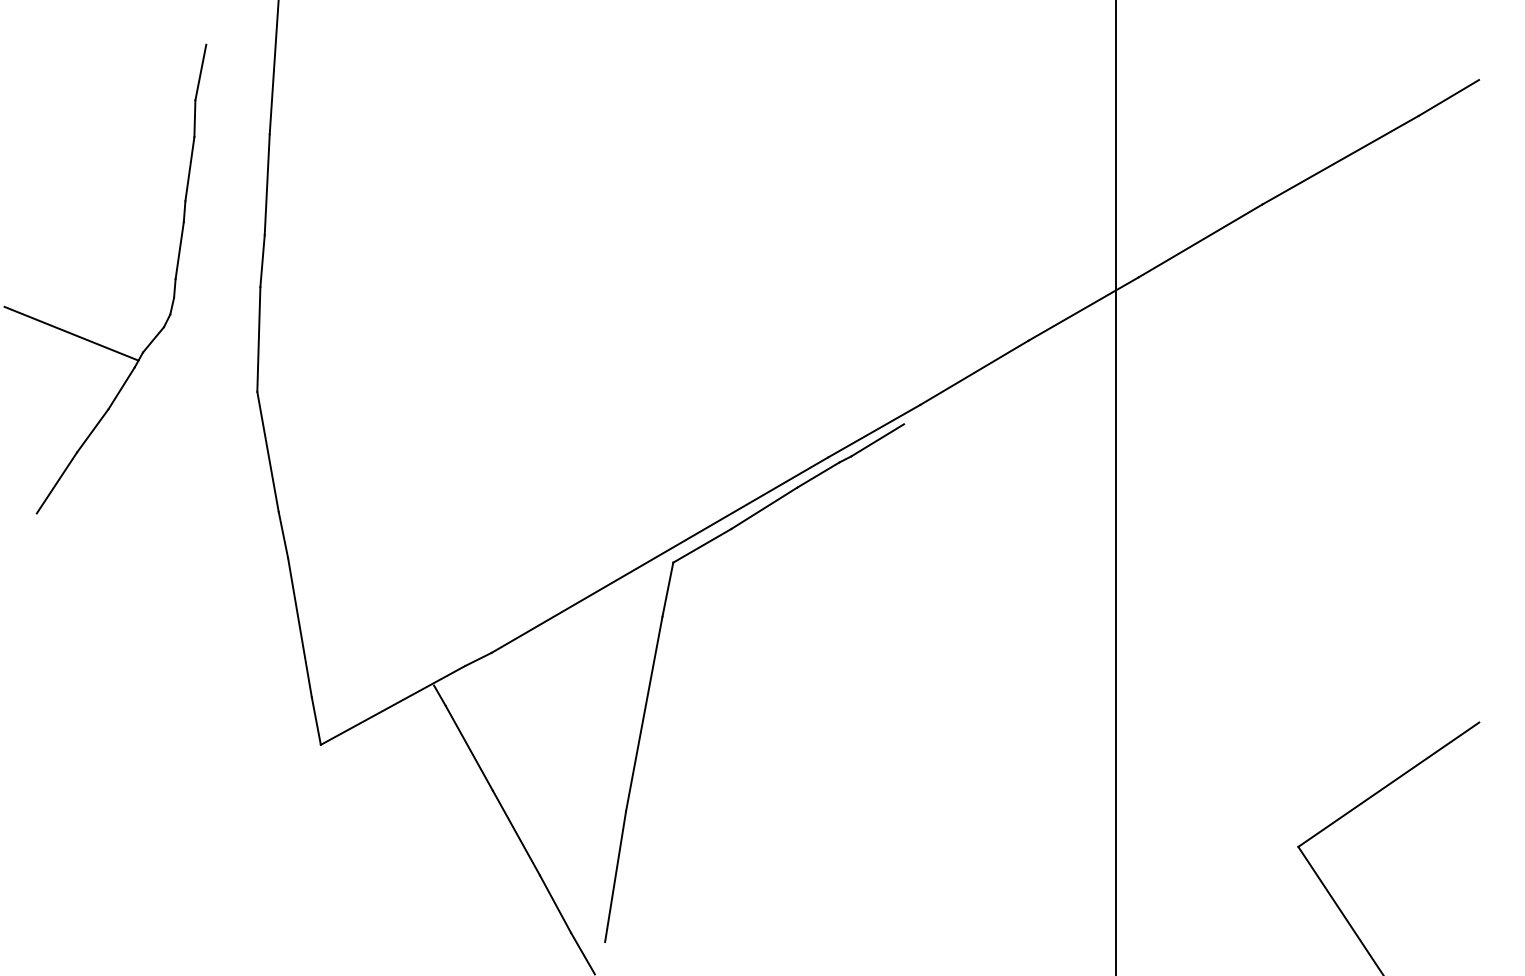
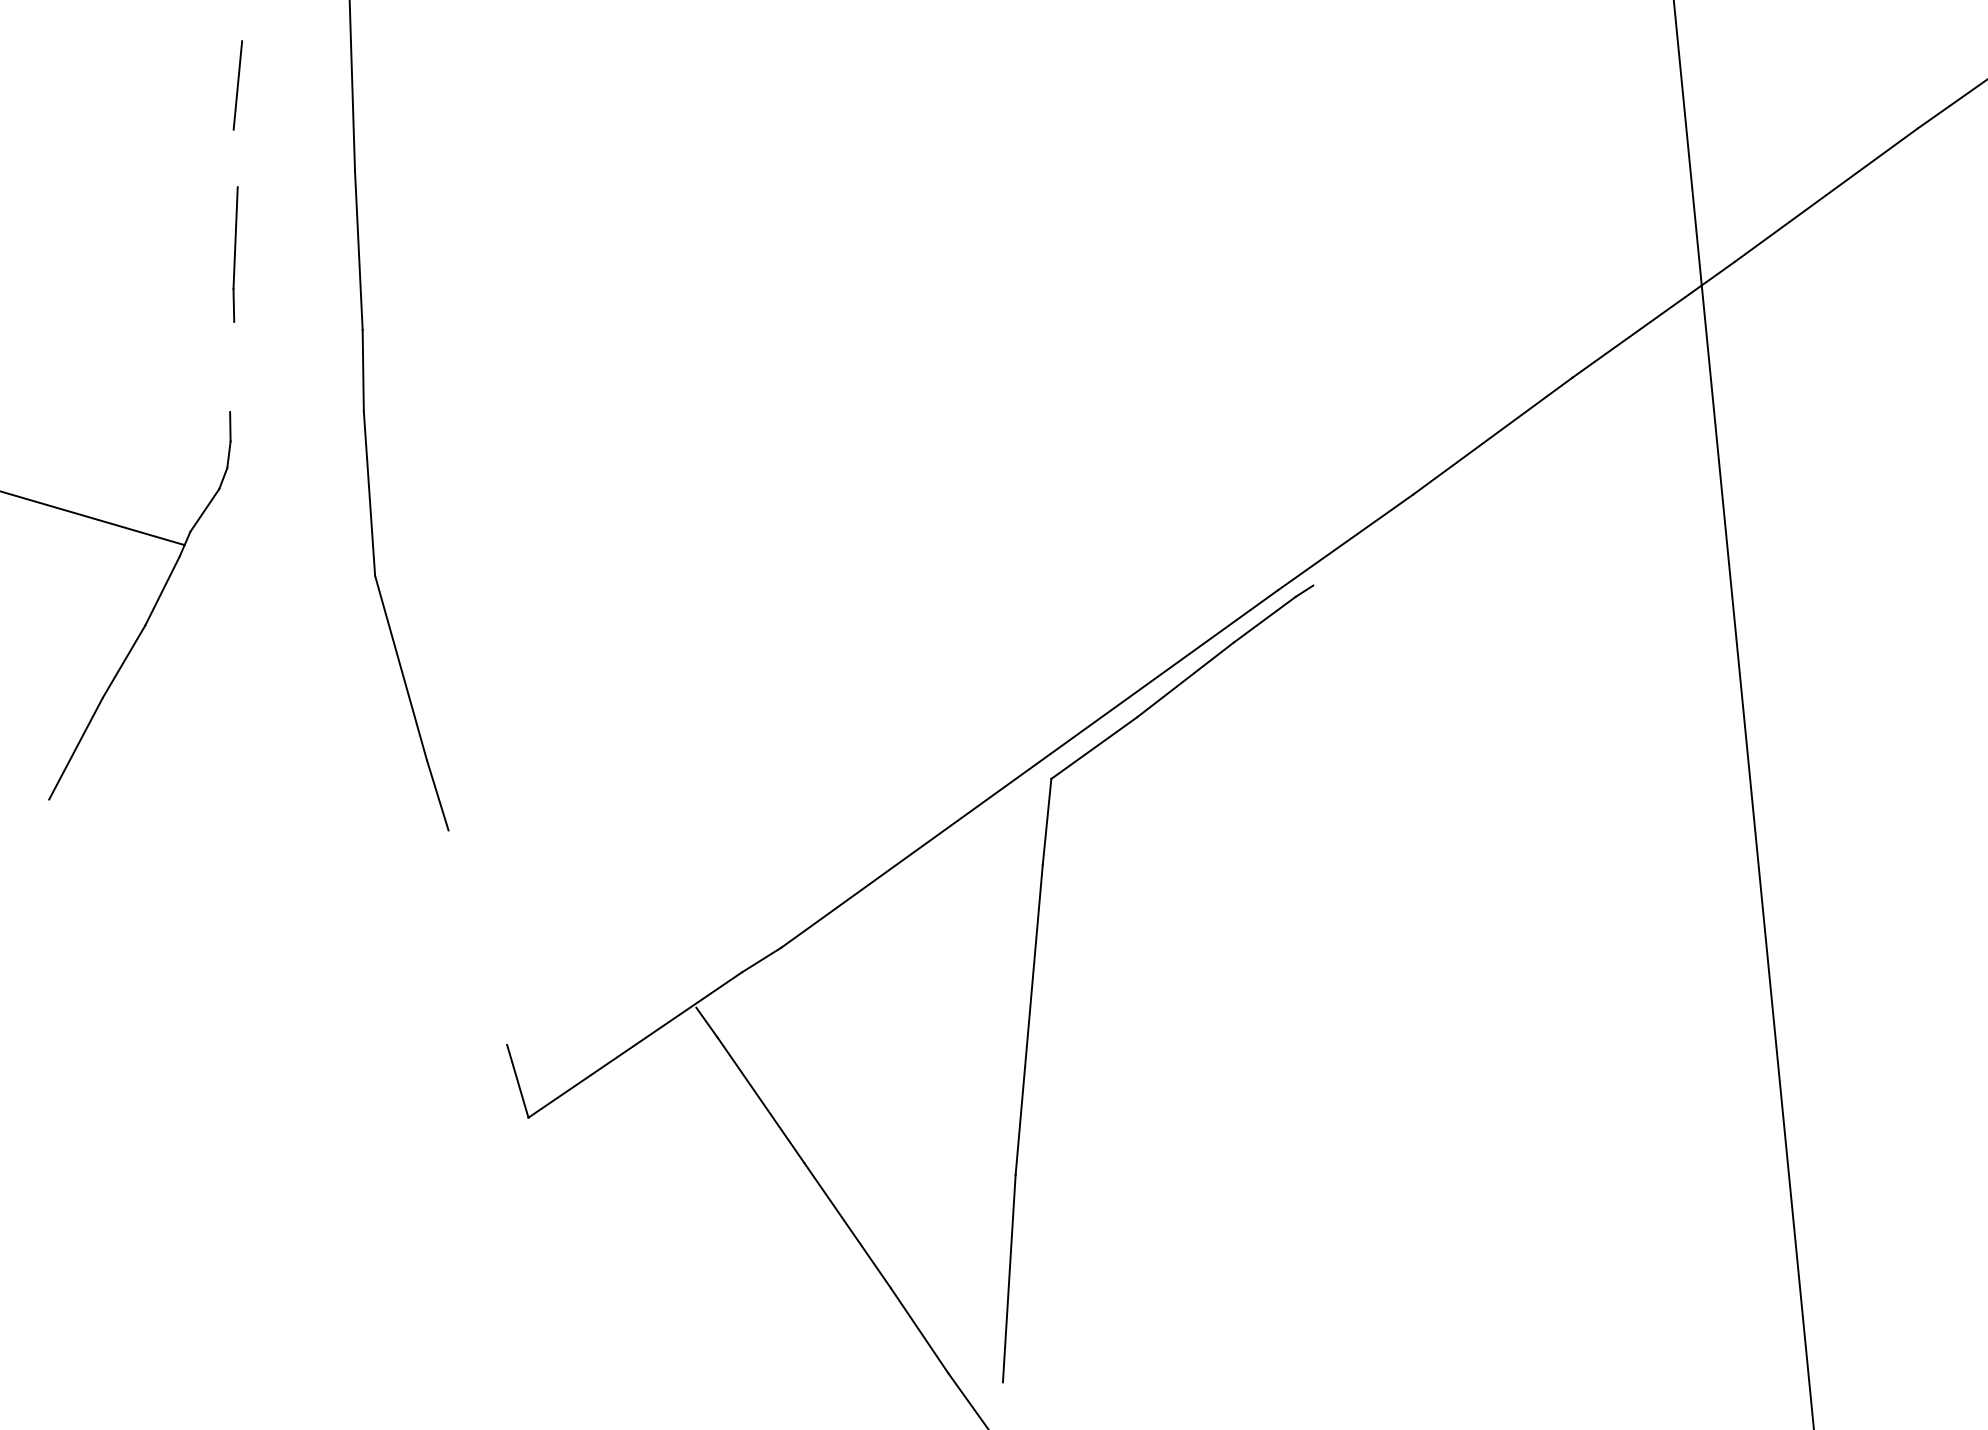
line: (194, 118) -> (235, 158), removed
line: (179, 250) -> (231, 366), removed
line: (877, 440) -> (1351, 556), removed
line: (299, 627) -> (477, 937), removed

